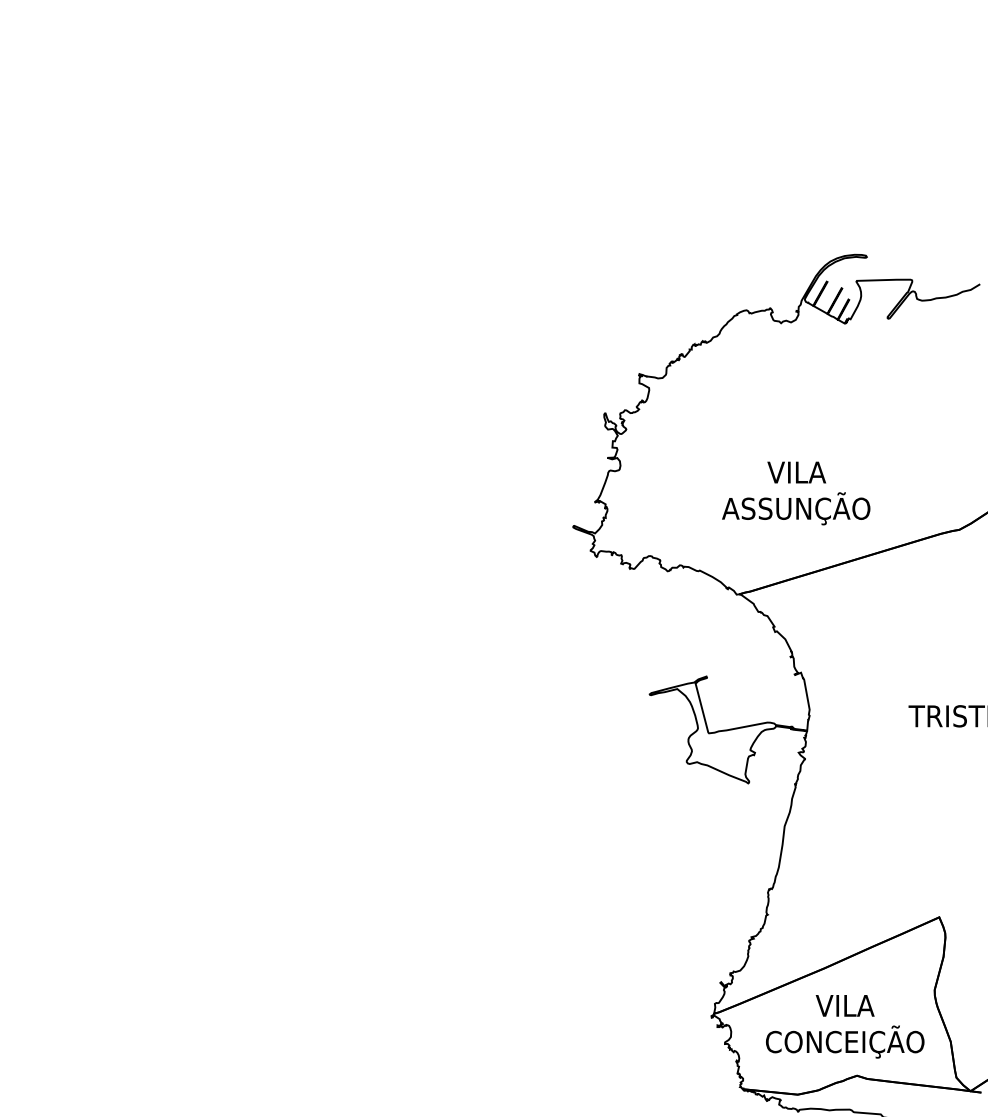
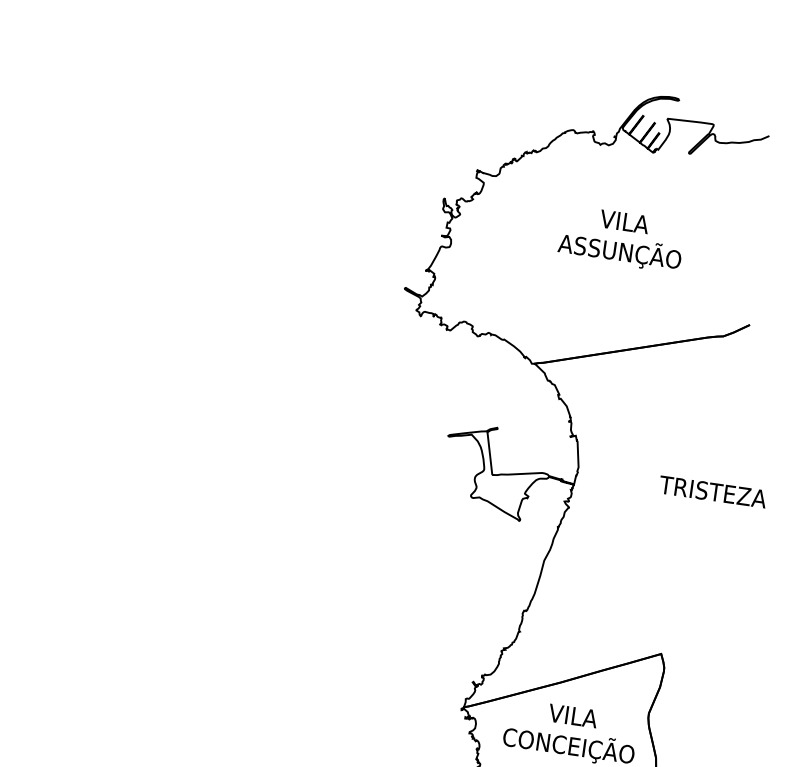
text: (796, 493) -> (621, 239), moved

